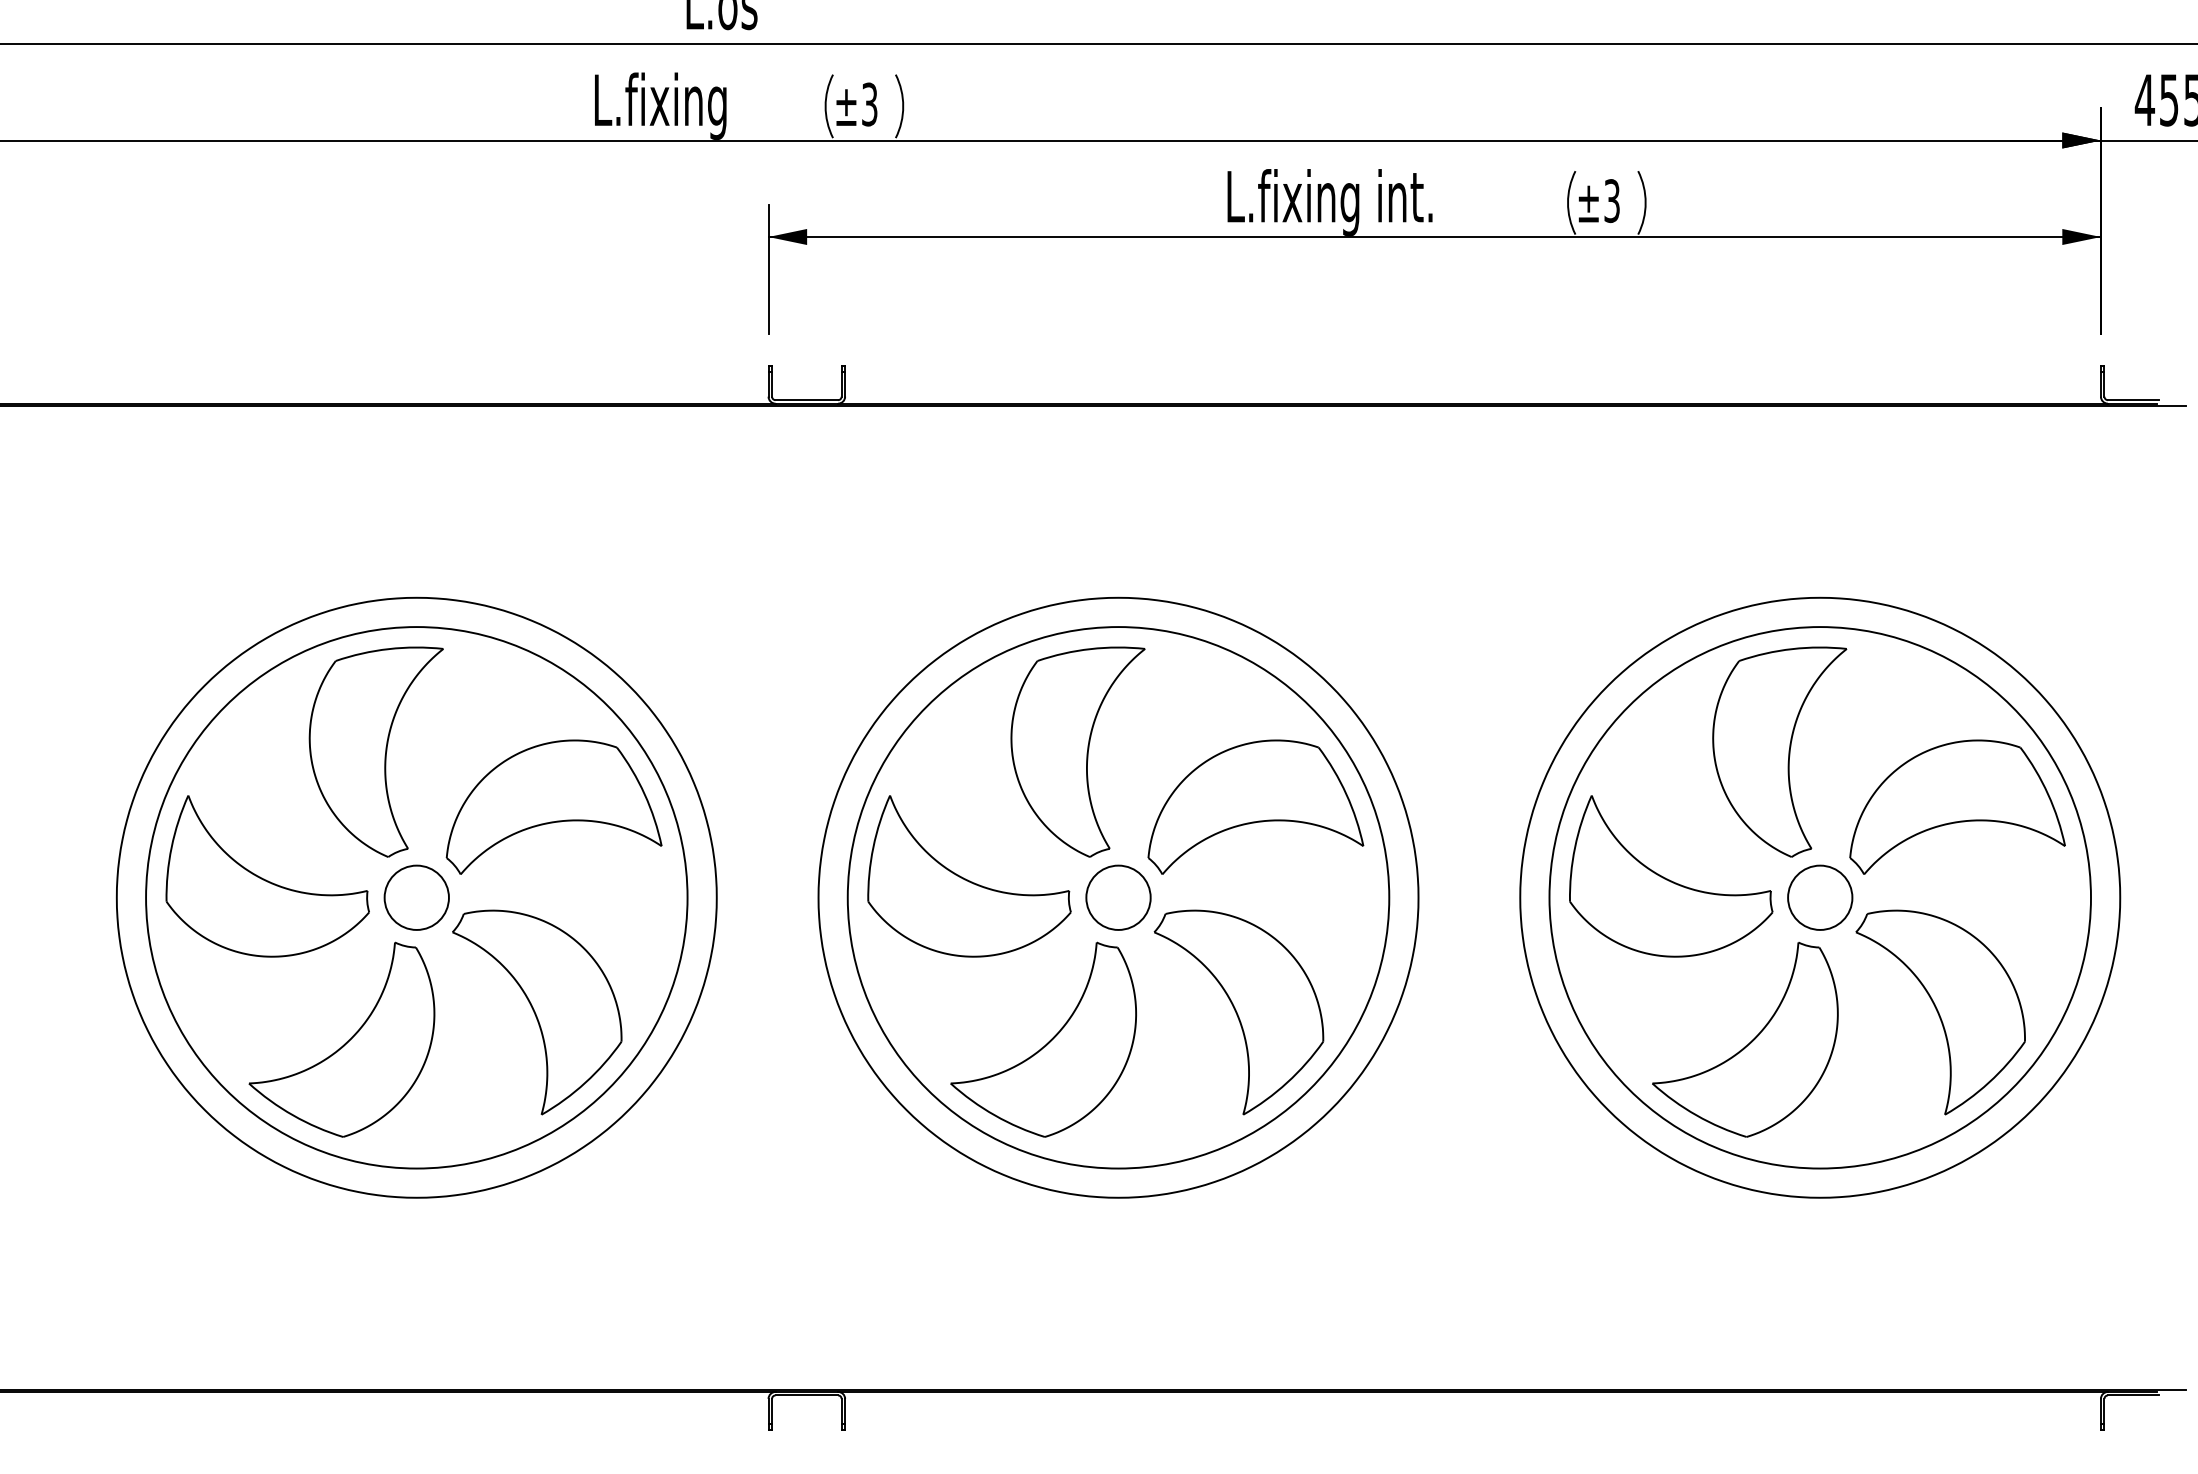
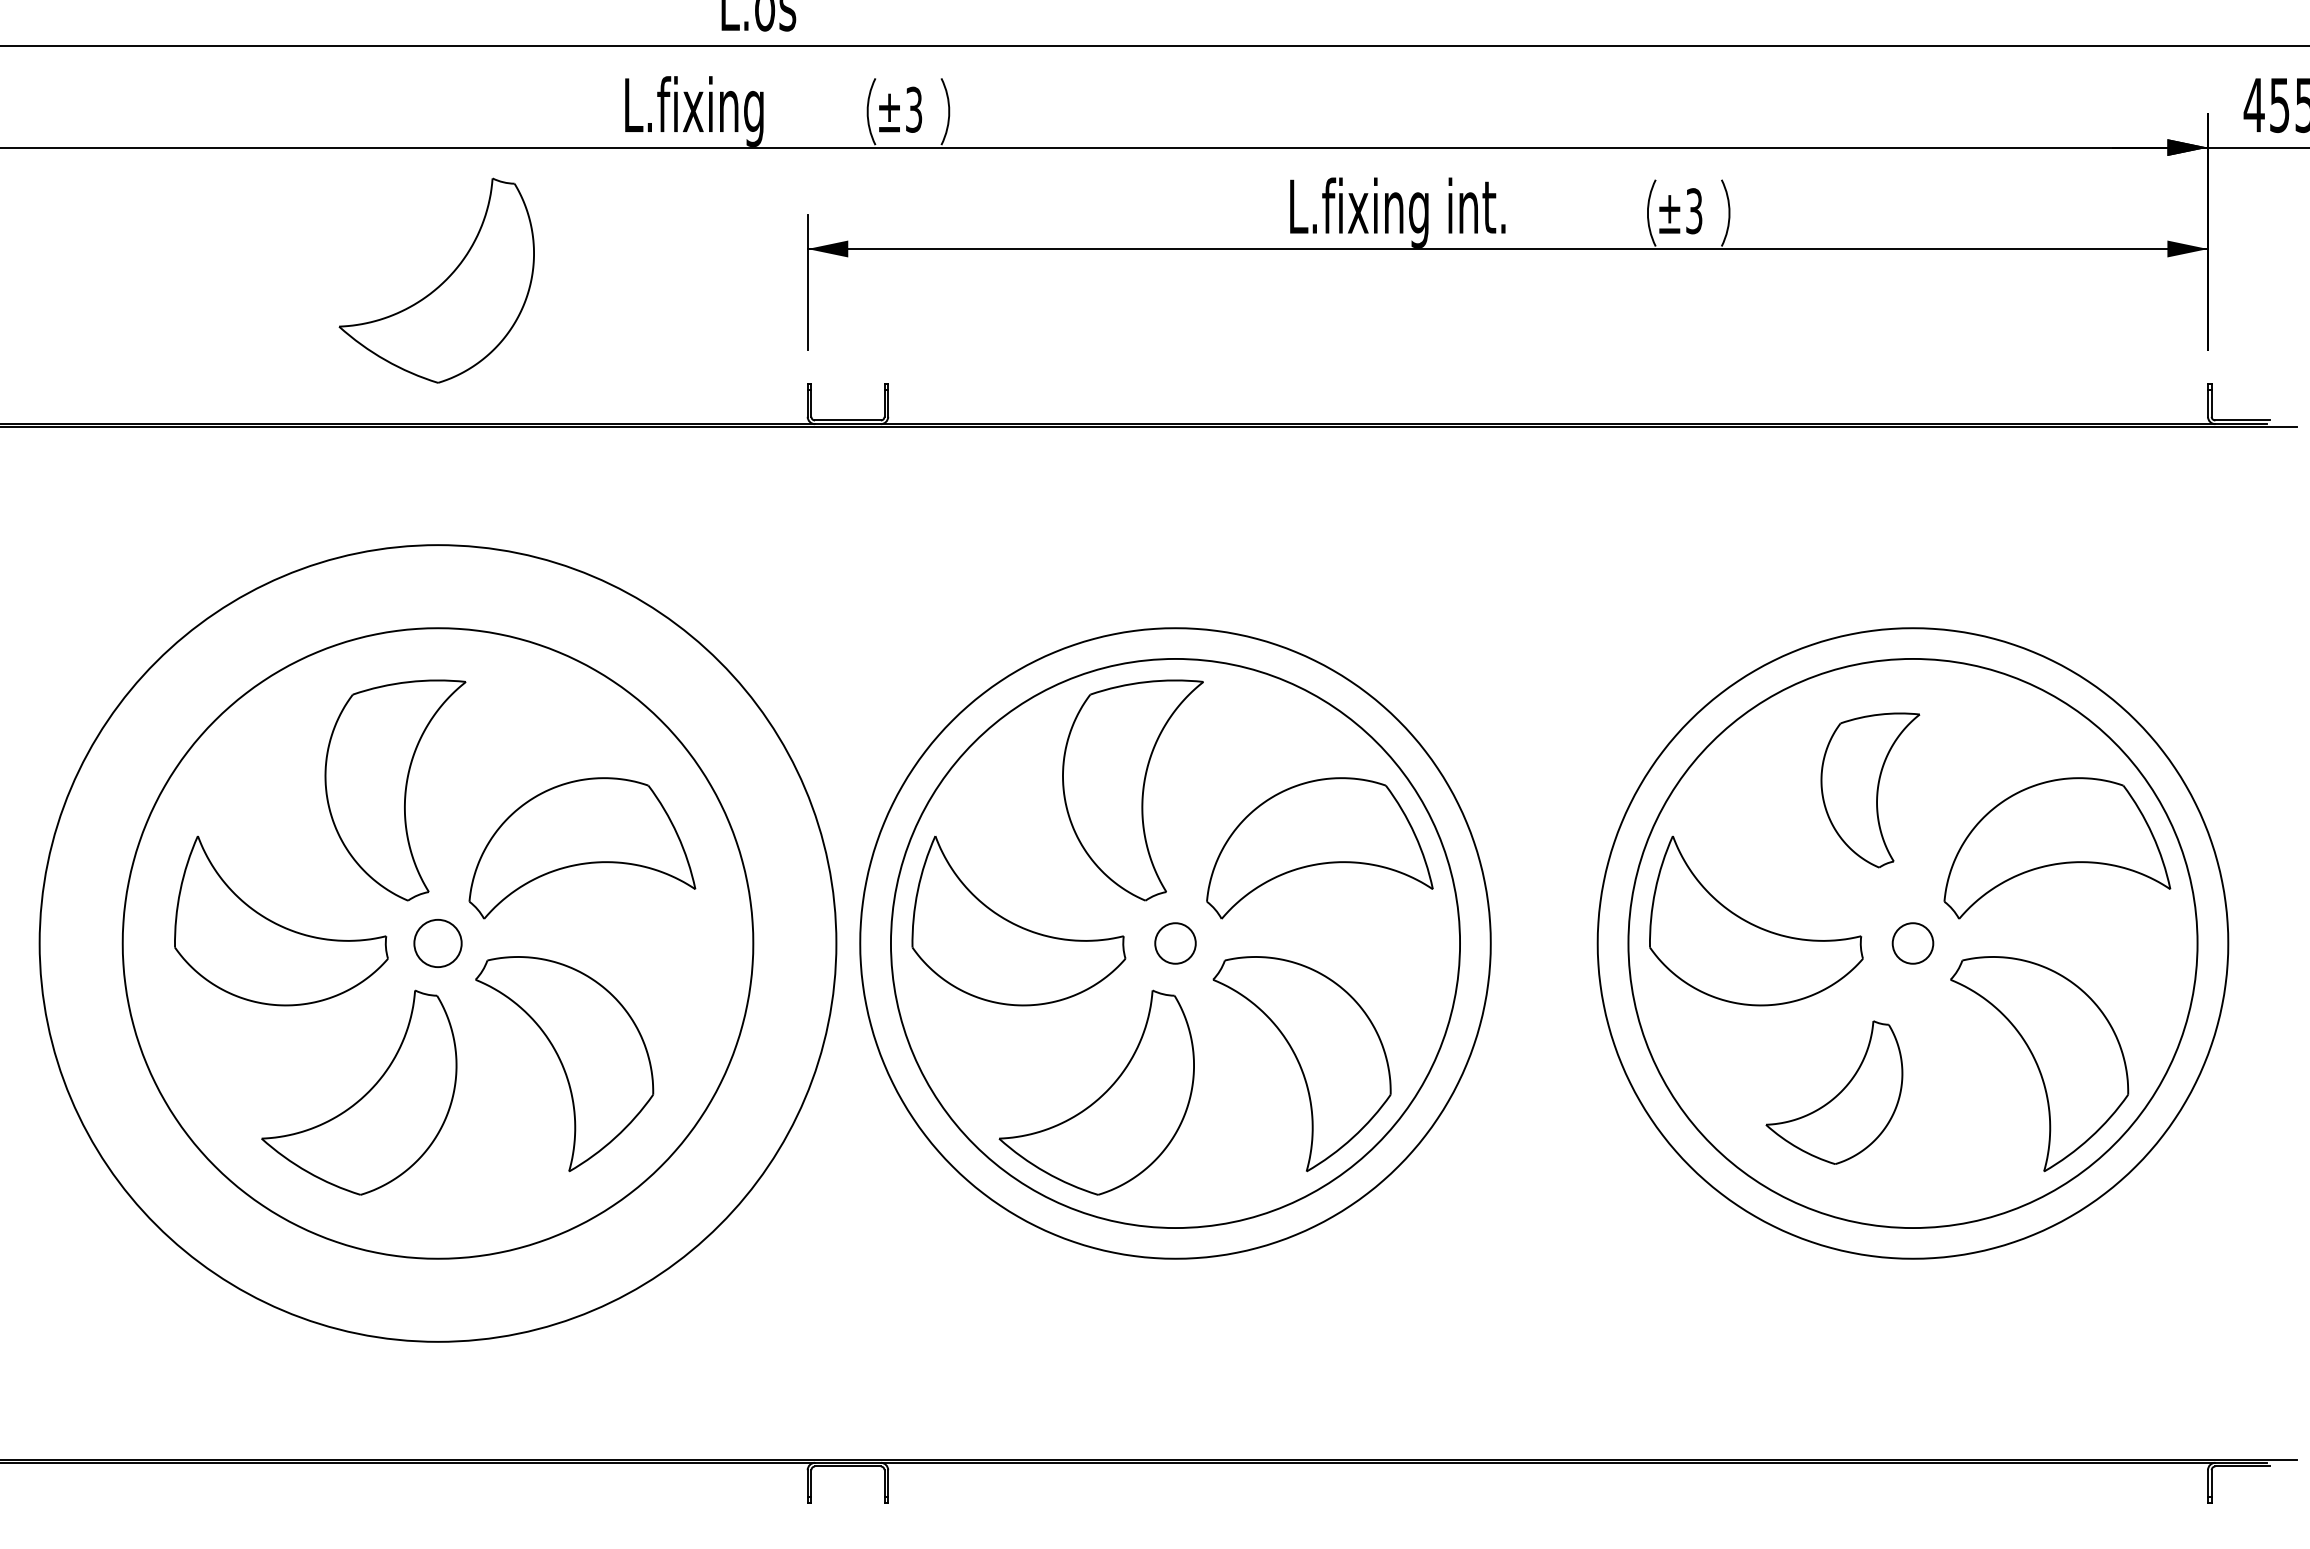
part: (415, 266) -> (436, 280), added
part: (1779, 752) -> (1870, 790), size x0.7
circle: (416, 897) -> (437, 943), size x0.7
circle: (416, 897) -> (437, 943), size x1.4
circle: (1118, 897) -> (1175, 943), size x0.6
circle: (1819, 897) -> (1912, 943), size x0.6
part: (1745, 1039) -> (1834, 1092), size x0.7

